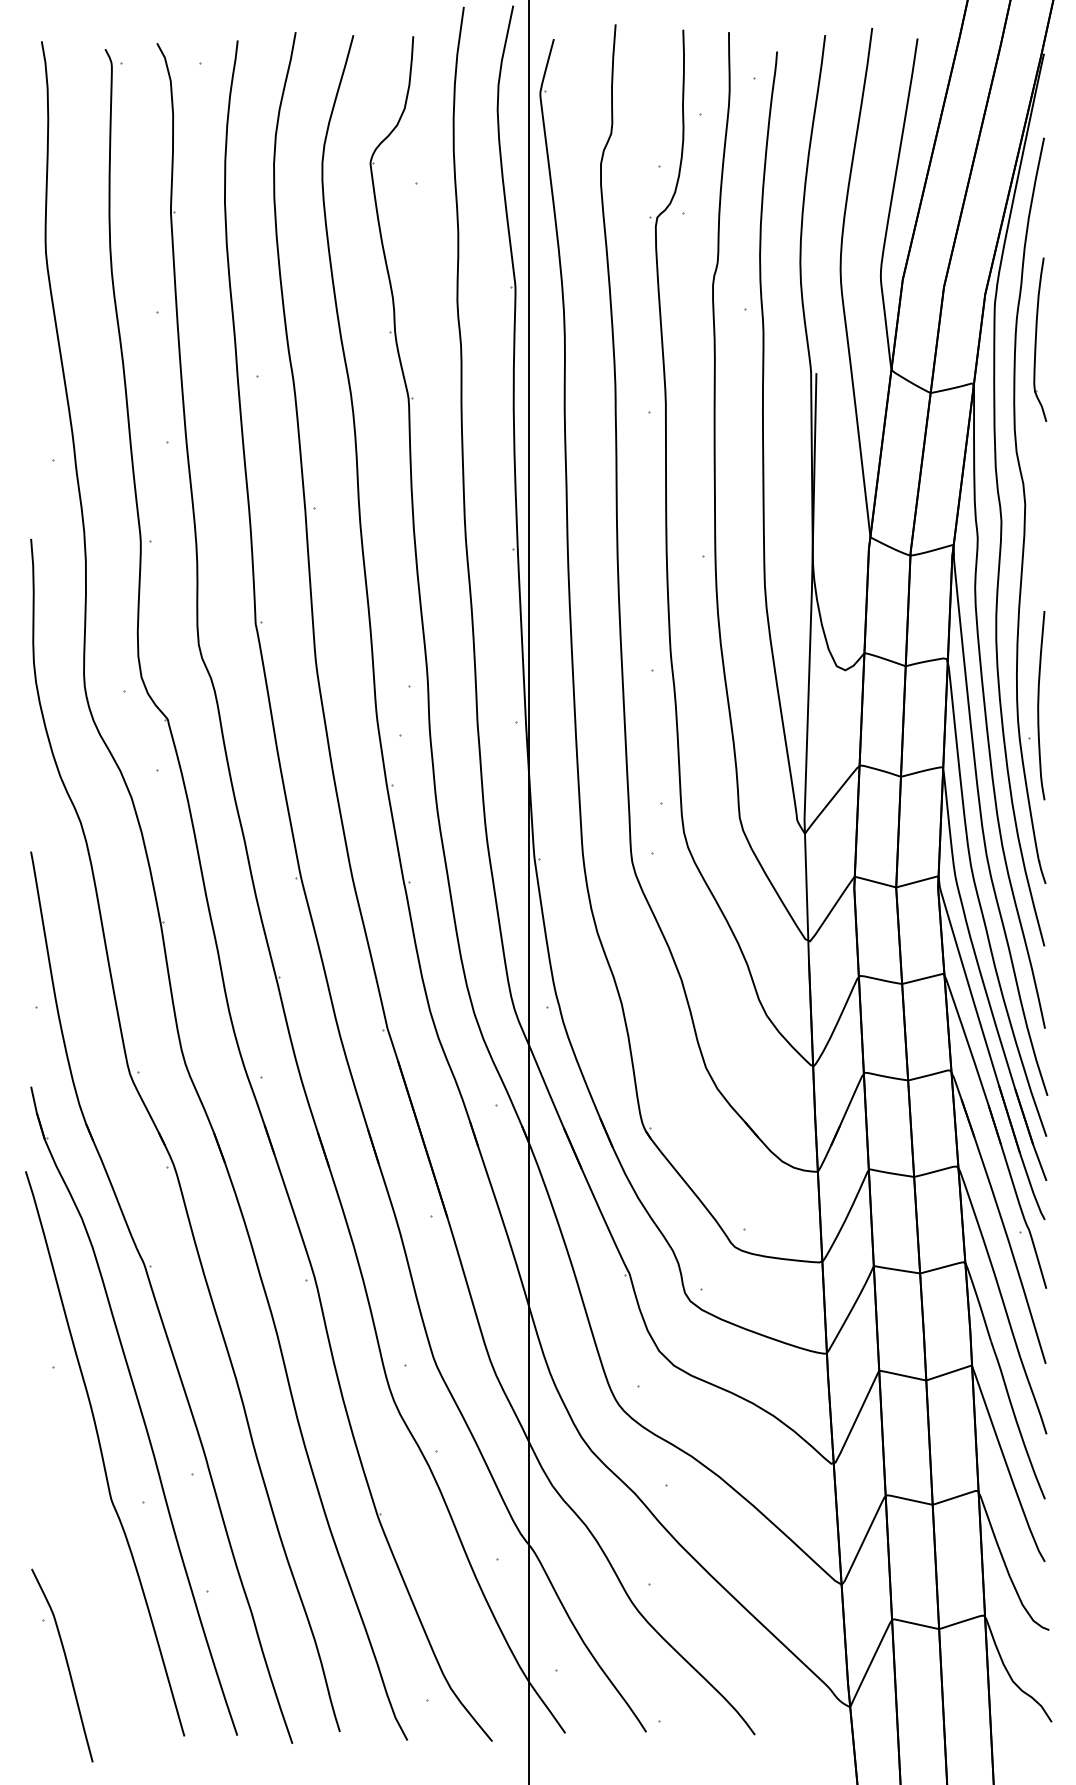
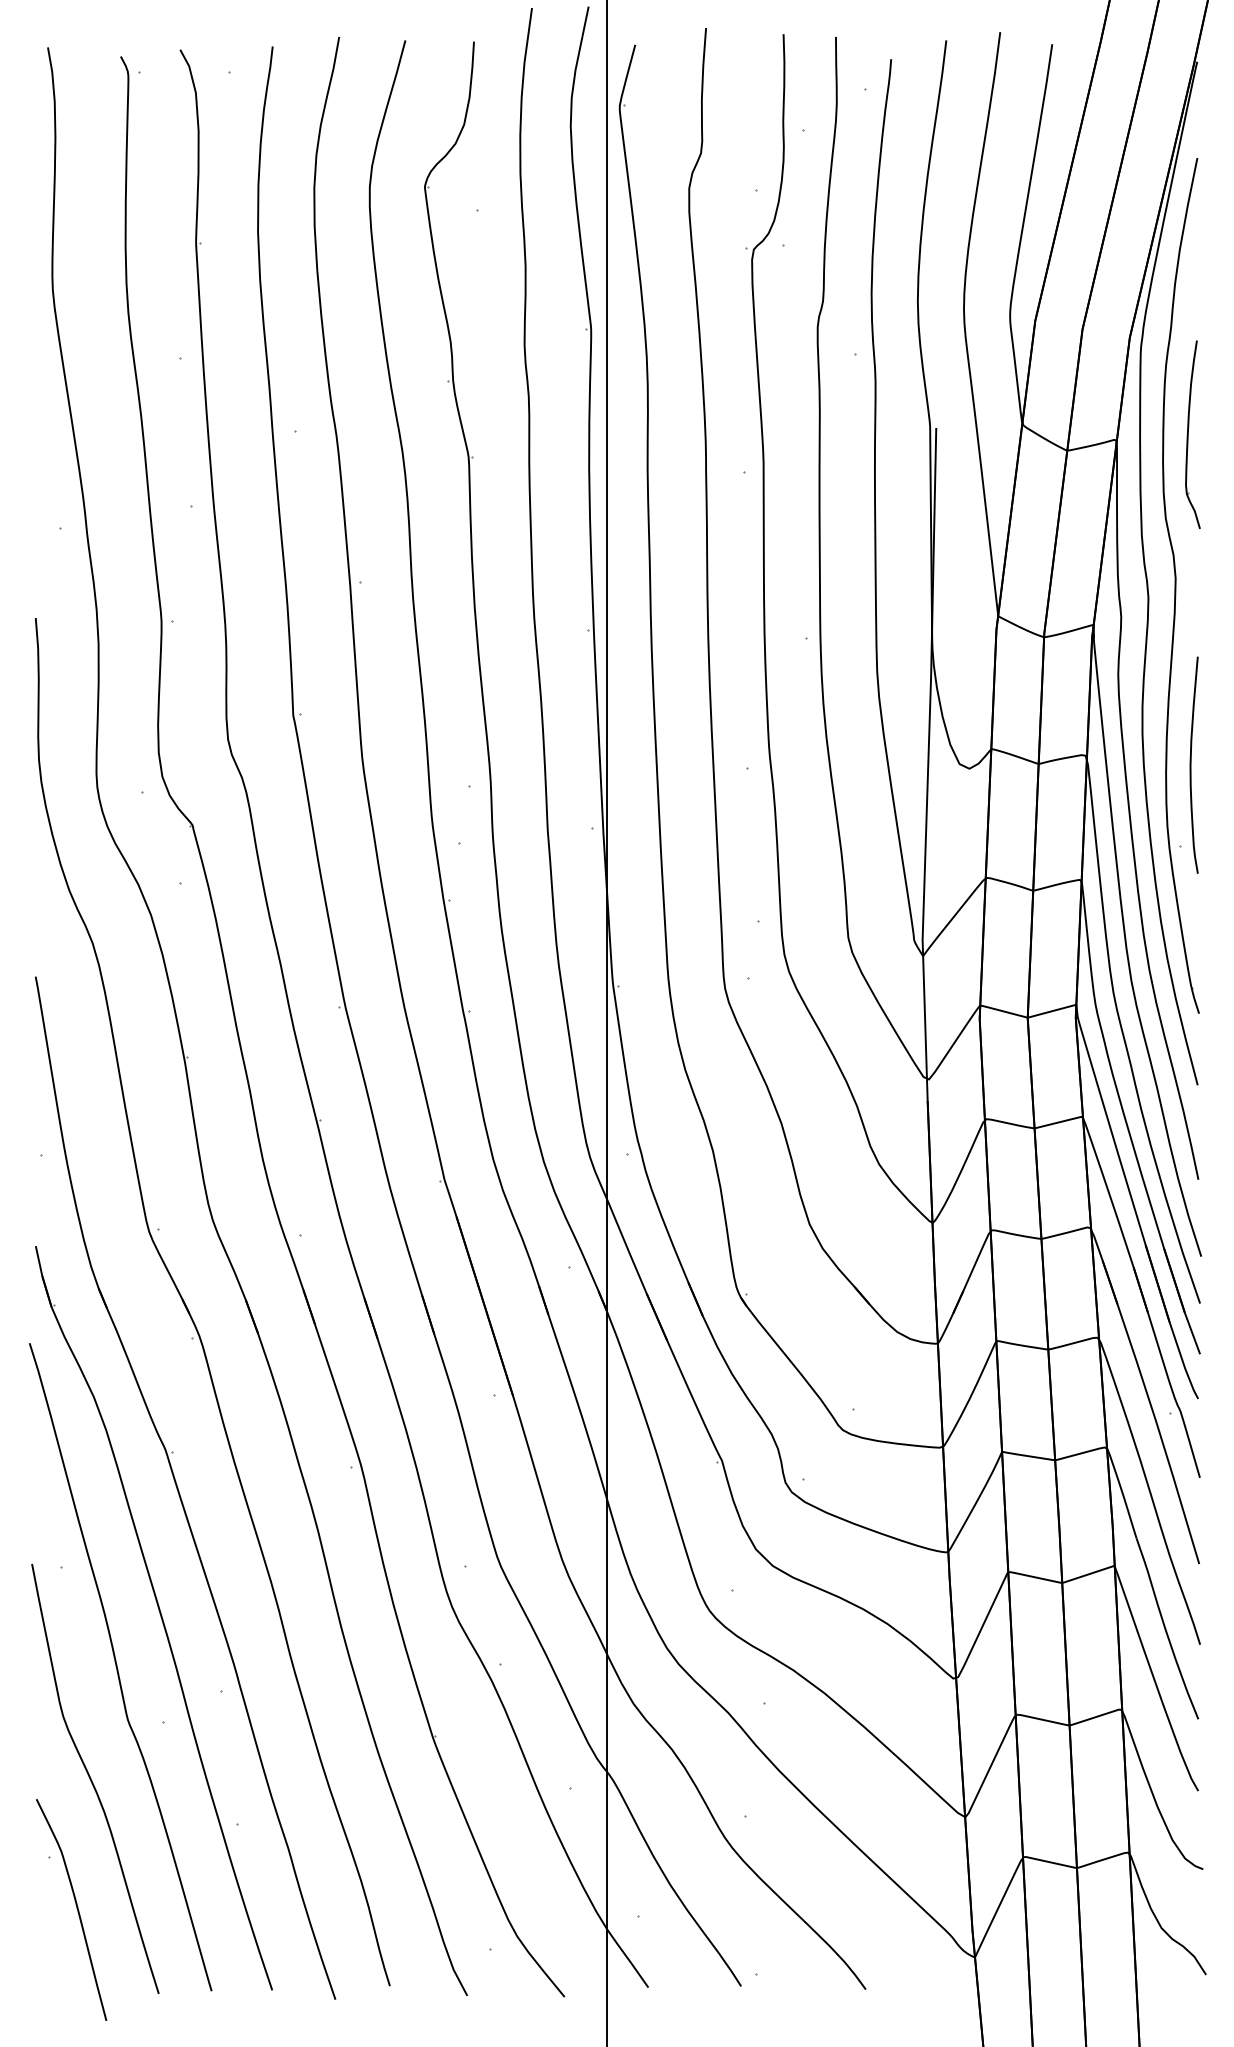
part: (1039, 339) -> (1192, 434), moved
curve: (1039, 704) -> (1191, 764), moved
curve: (80, 1552) -> (92, 1780), added

